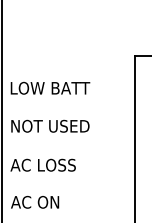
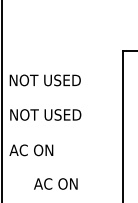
text: (51, 88) -> (46, 80), LOW BATT -> NOT USED
text: (56, 165) -> (51, 150), AC LOSS -> AC ON
text: (34, 201) -> (55, 183), moved

